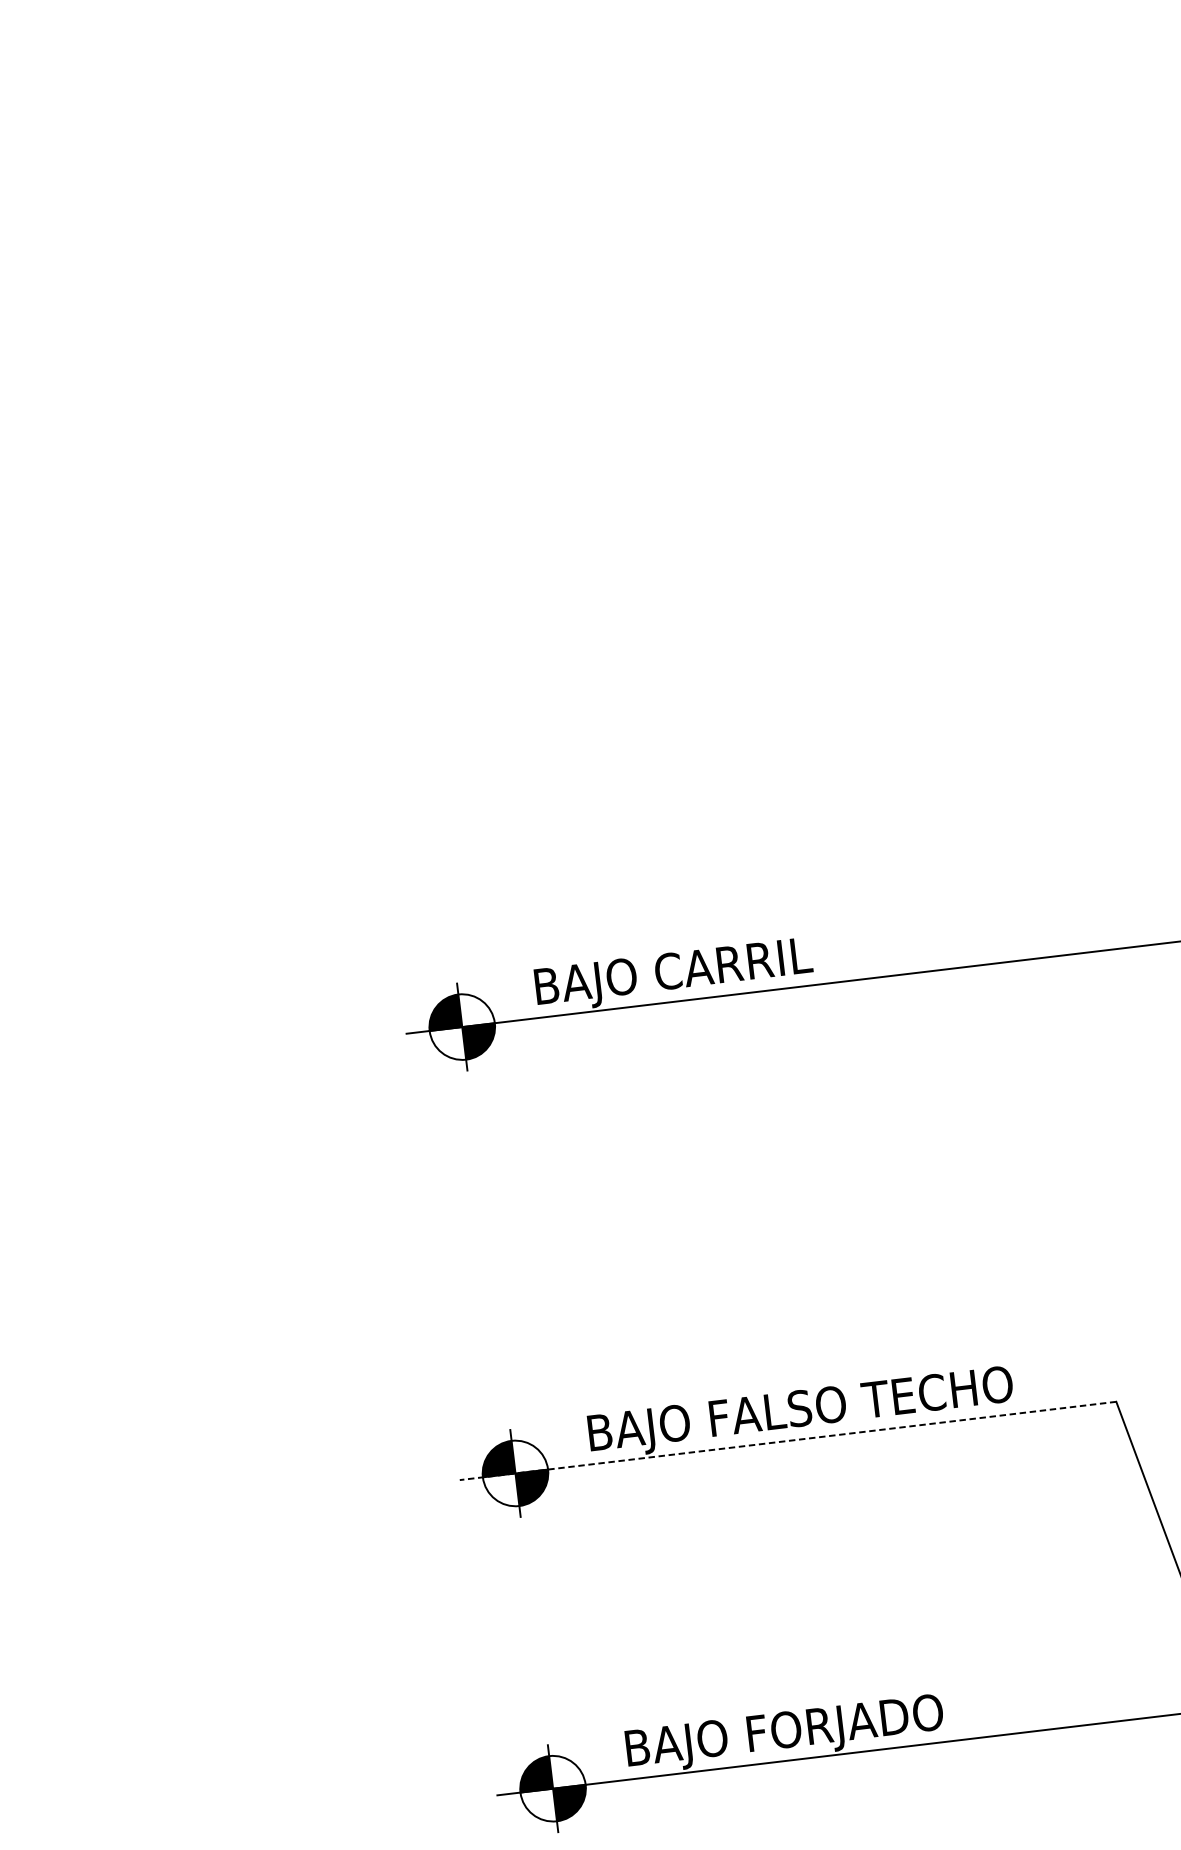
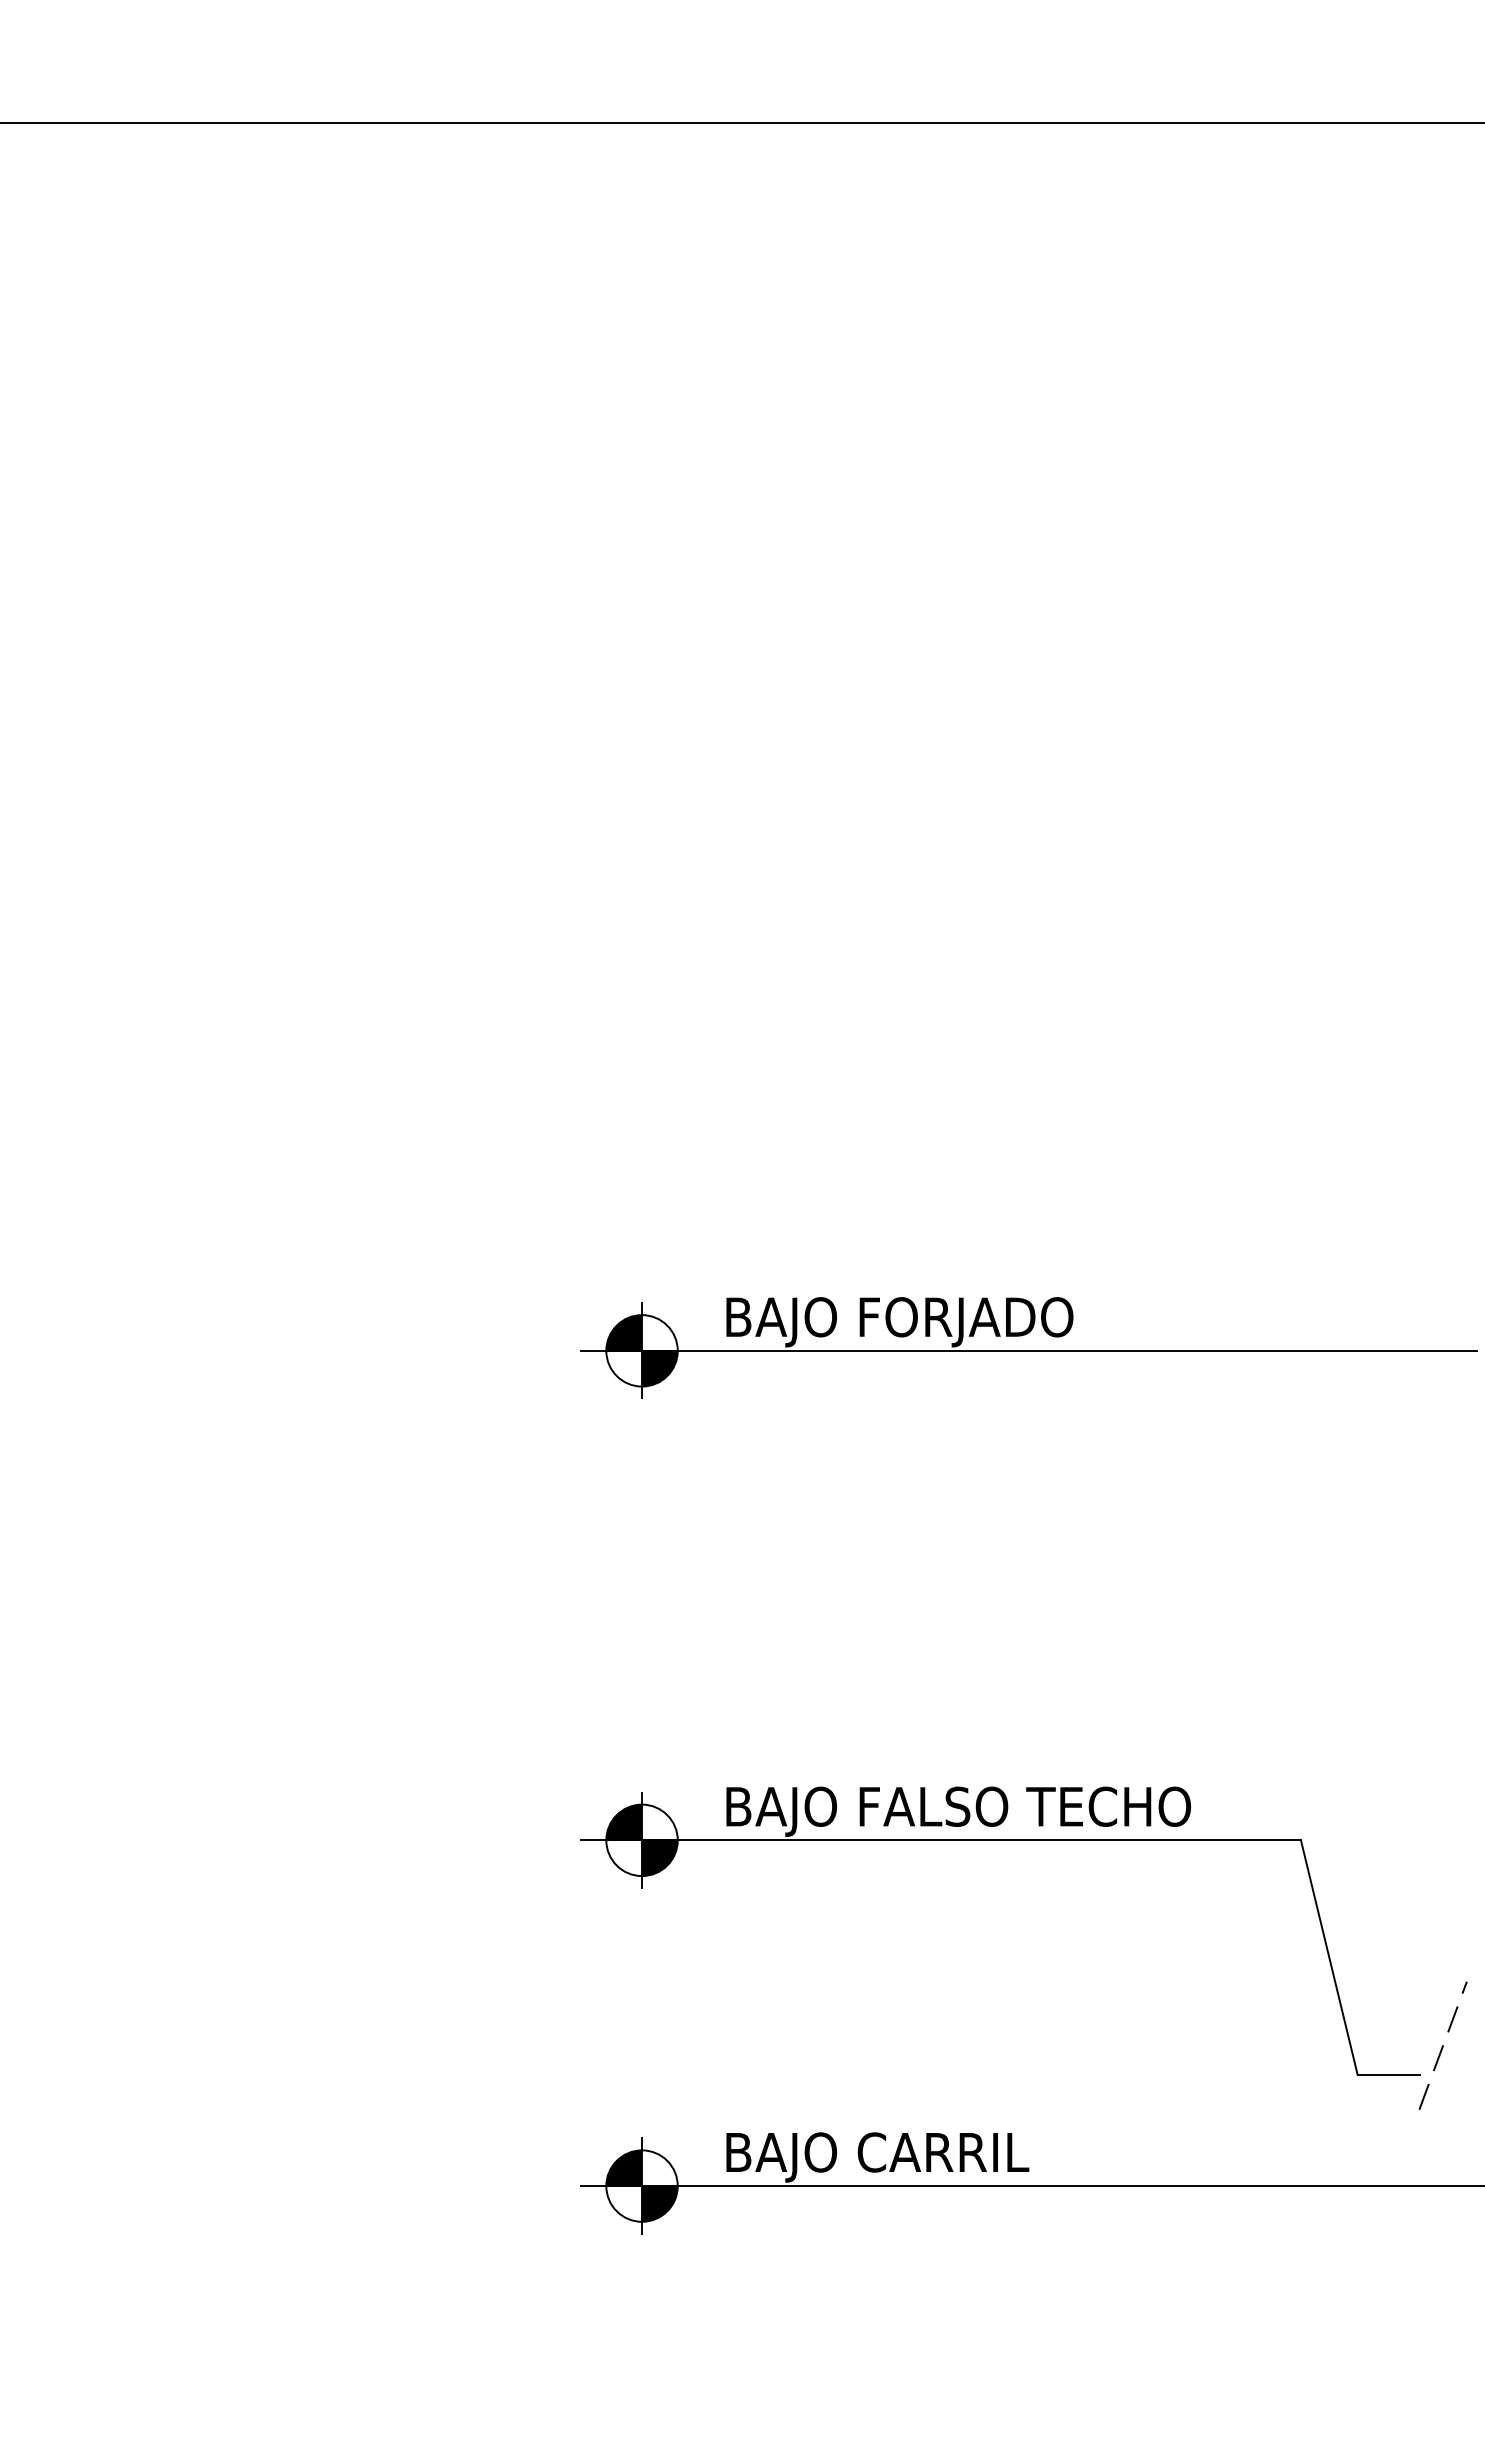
text: (754, 966) -> (965, 1322), BAJO CARRIL -> BAJO FORJADO
line: (787, 1441) -> (940, 1840), dashed -> solid
text: (844, 1727) -> (965, 2157), BAJO FORJADO -> BAJO CARRIL

